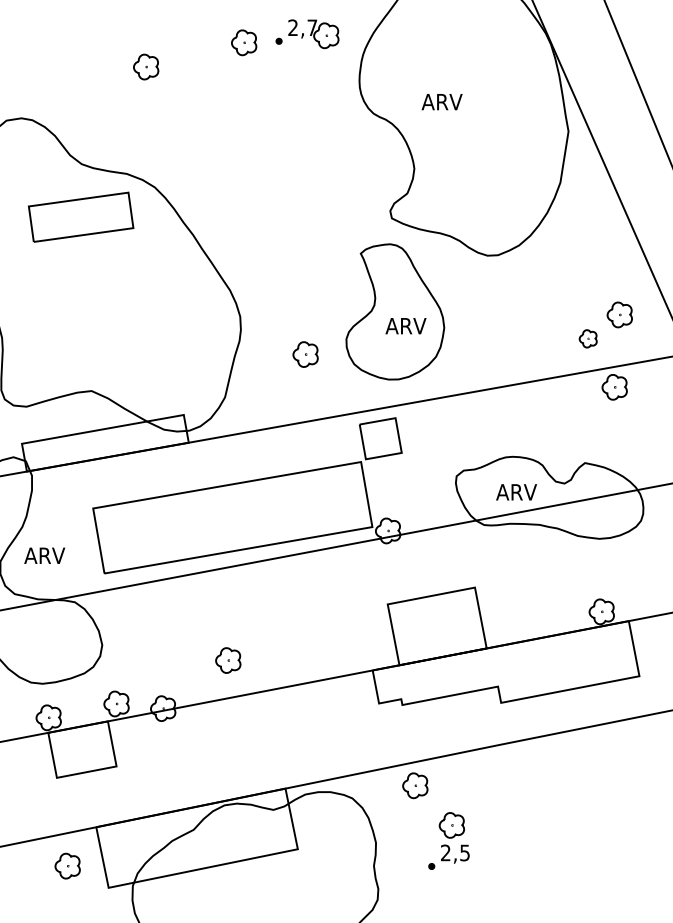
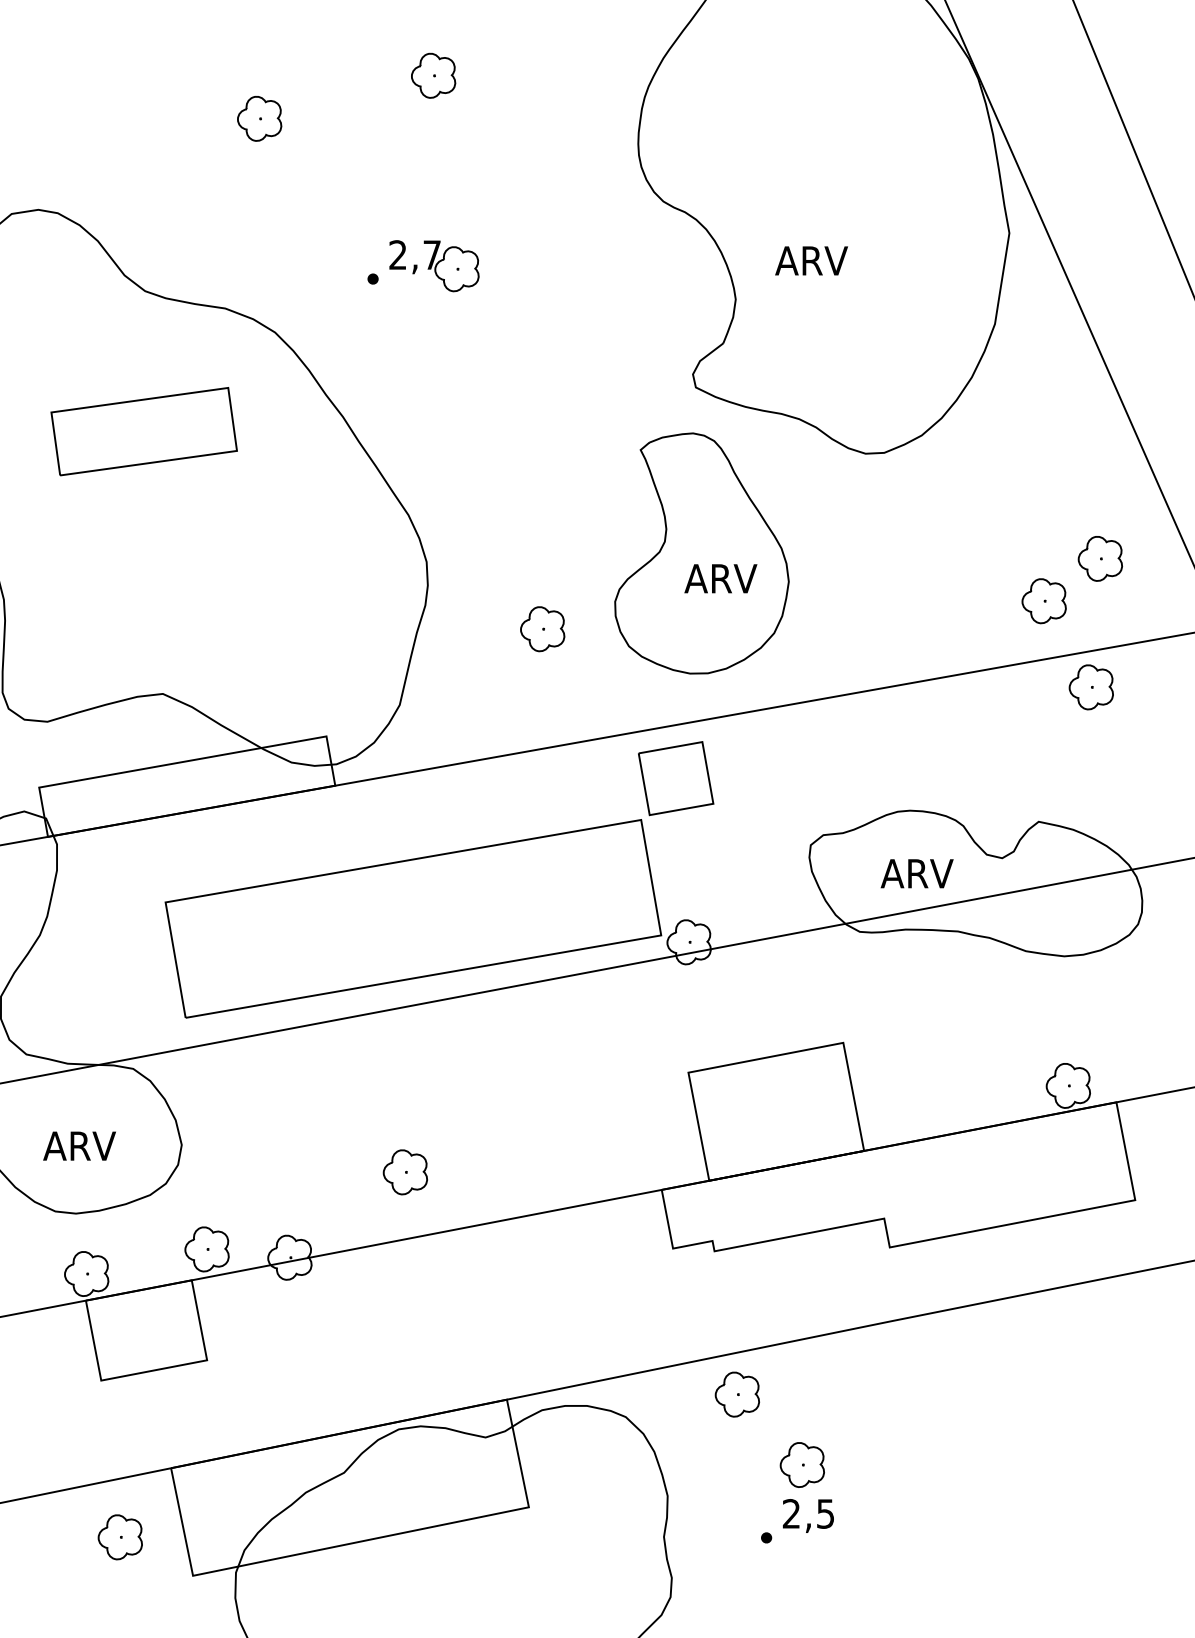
part: (307, 34) -> (423, 266), moved
text: (441, 102) -> (810, 261), moved
part: (81, 216) -> (144, 430), moved
part: (588, 338) -> (1044, 600), size x1.43
text: (44, 555) -> (79, 1145), moved

